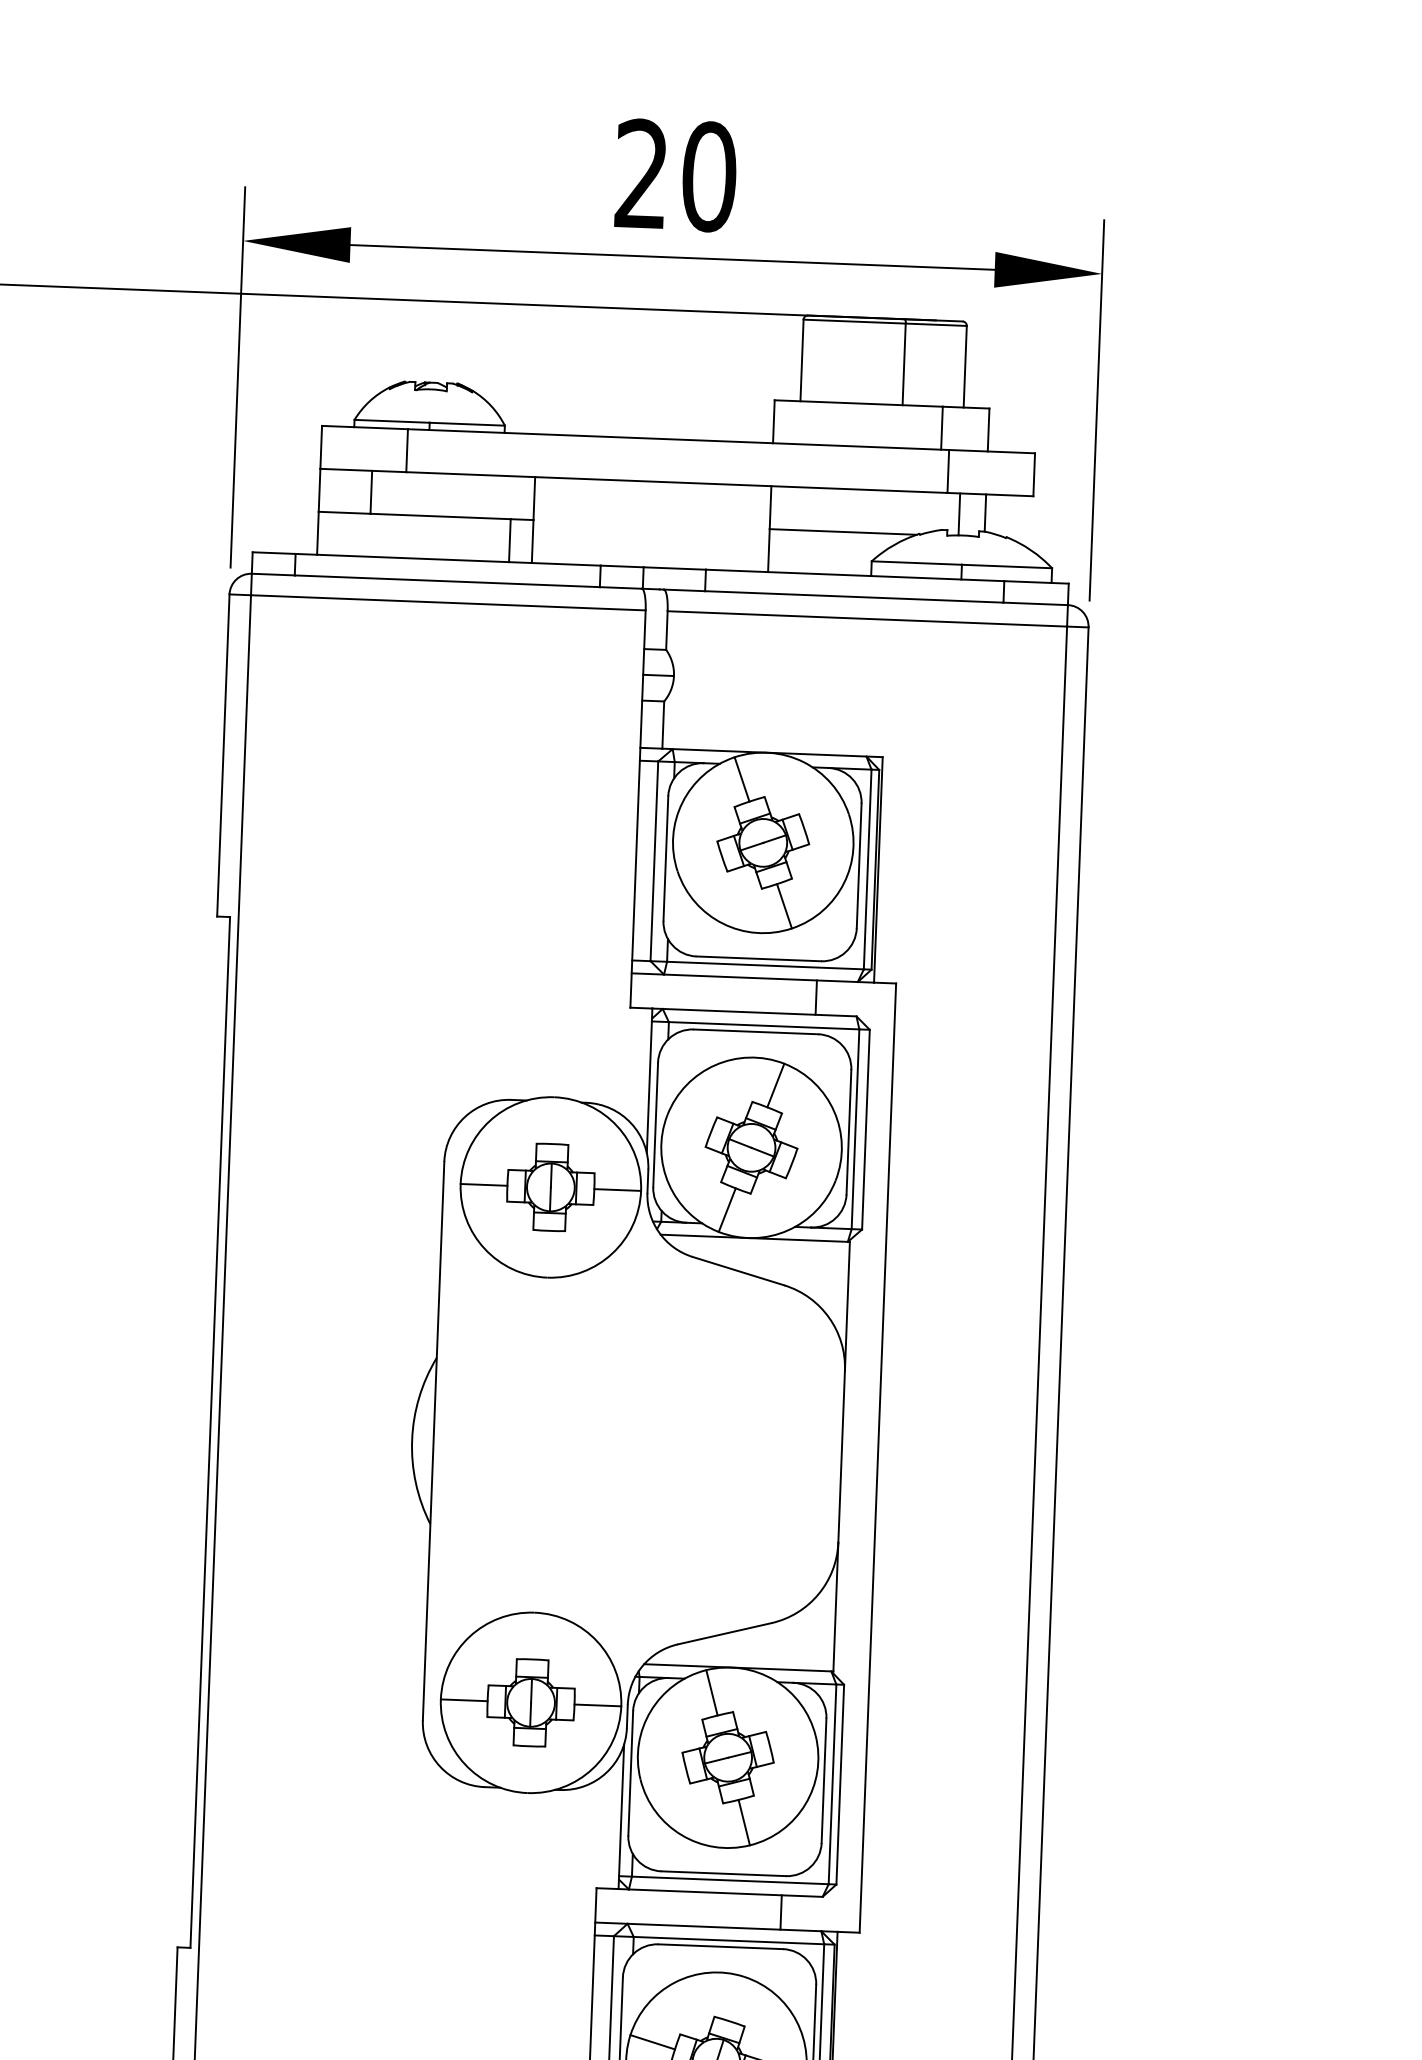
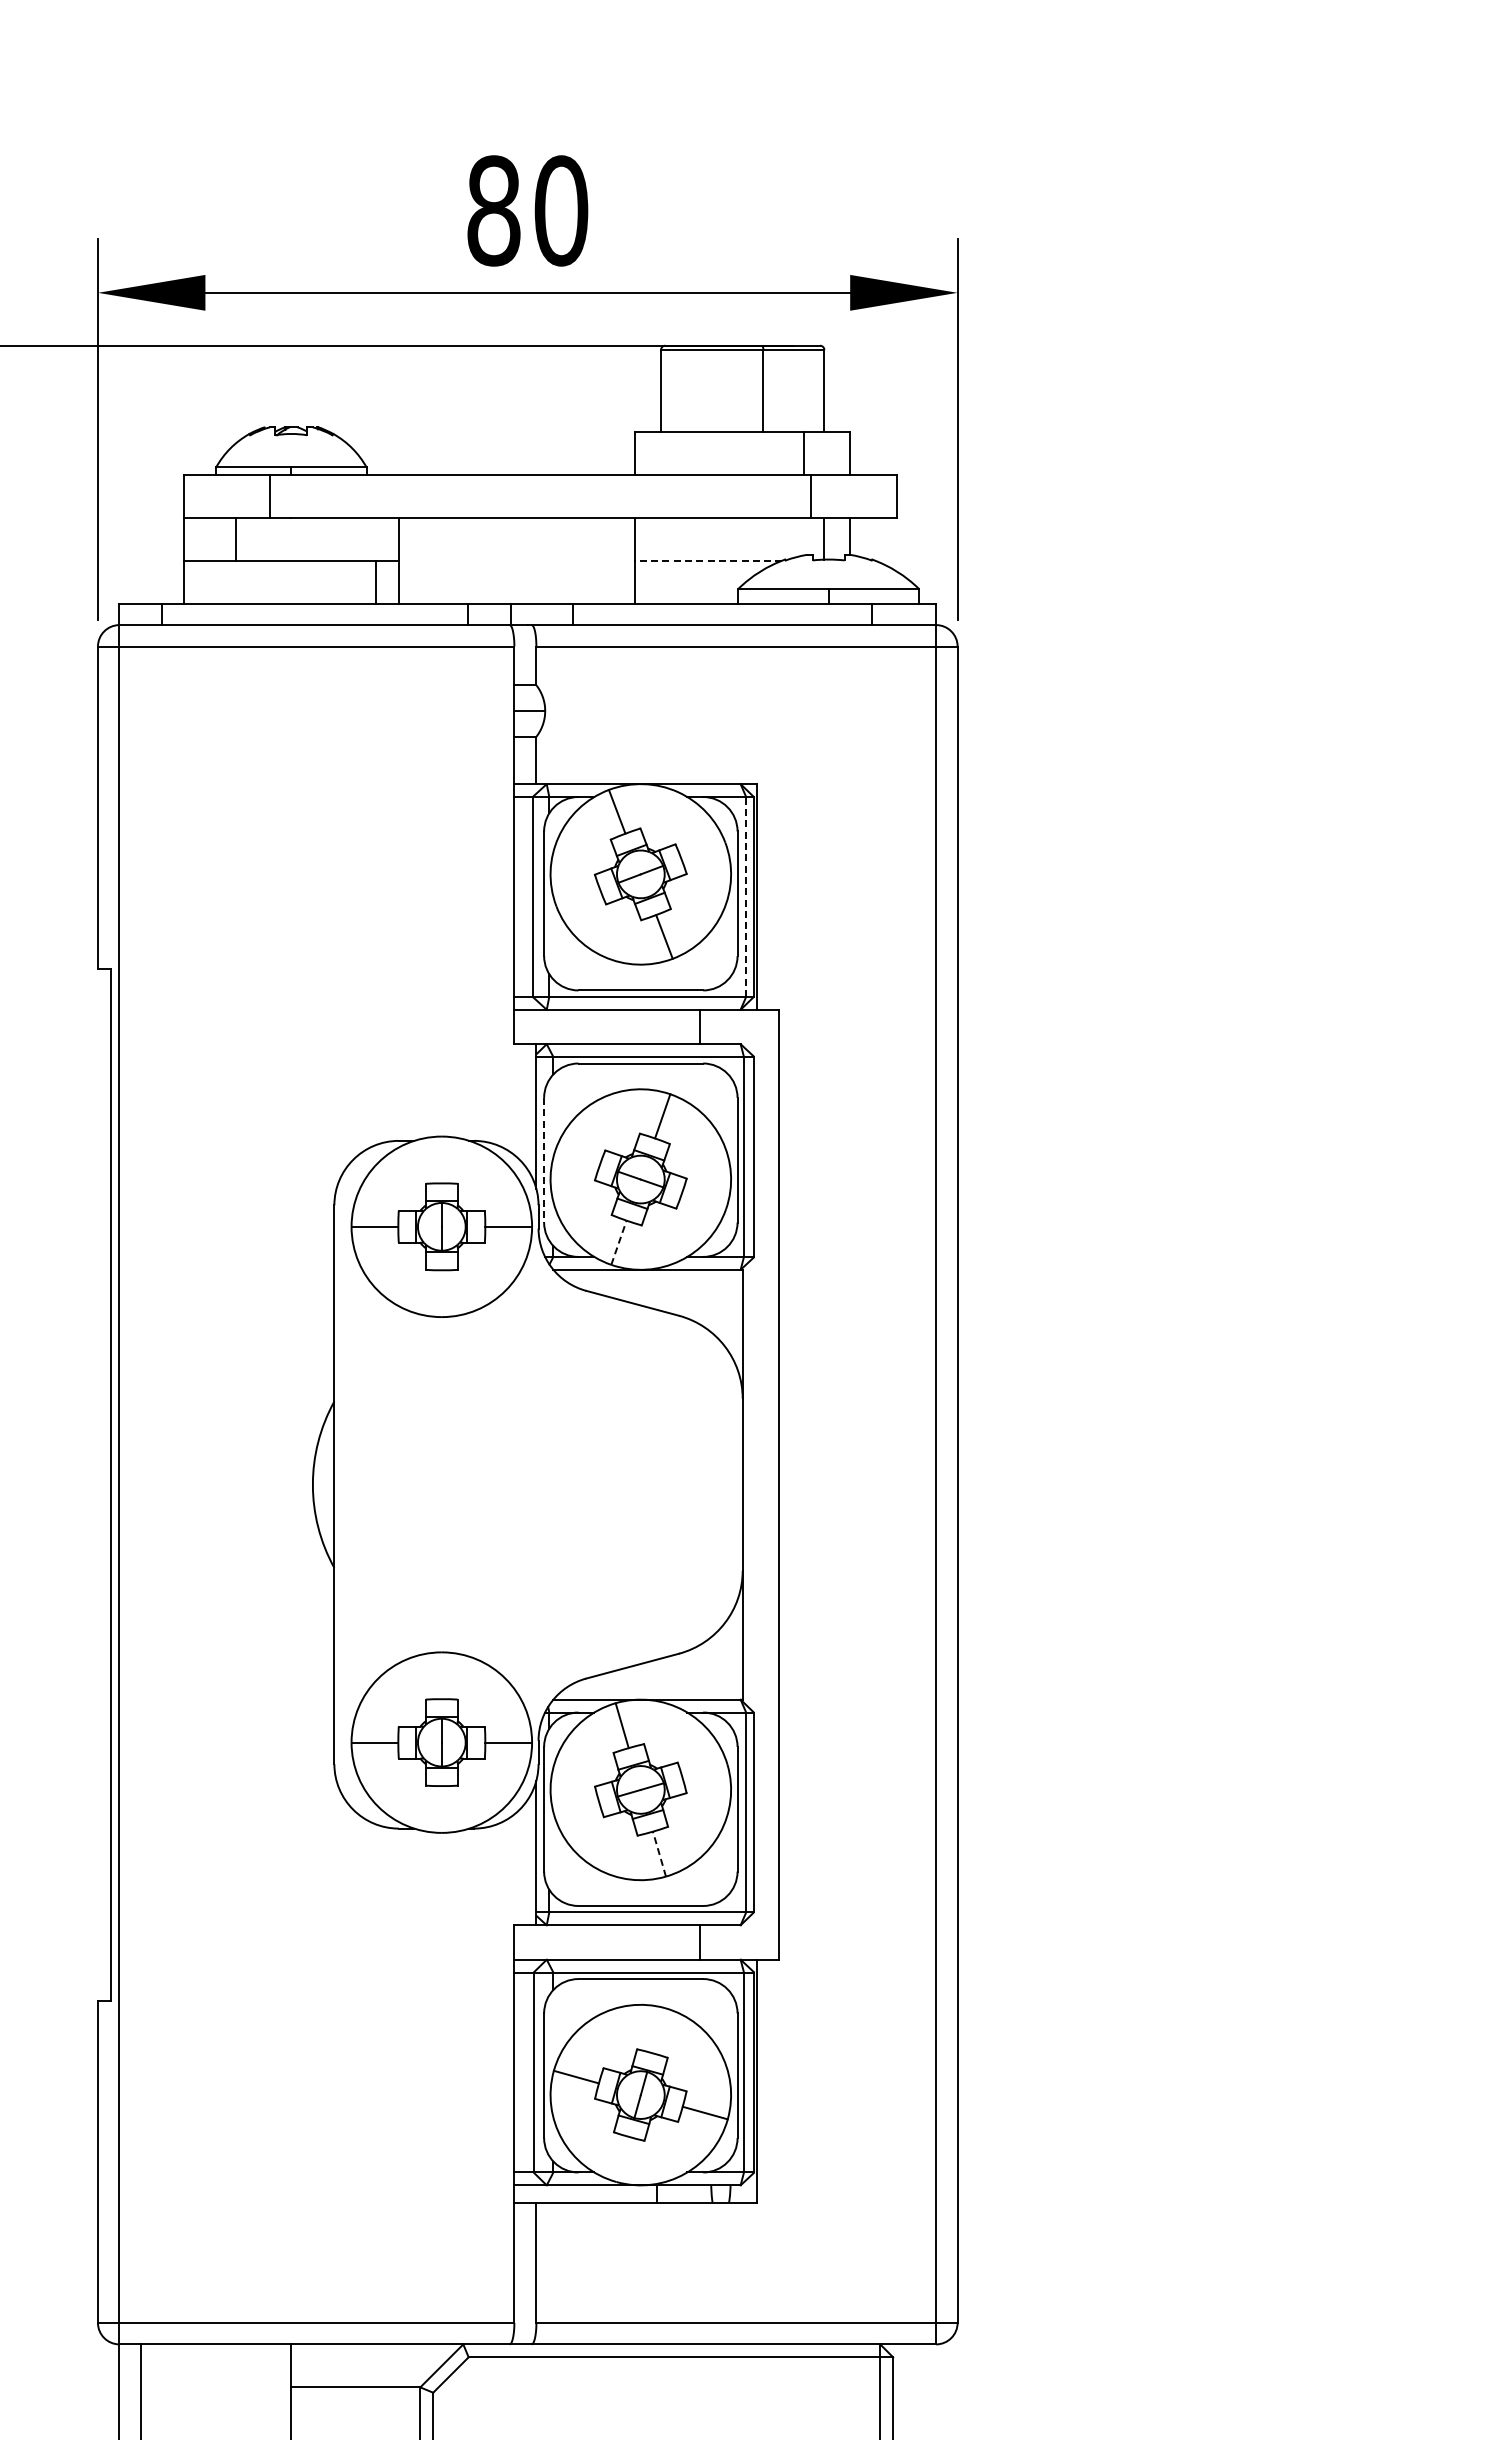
text: (641, 173) -> (493, 210), 20 -> 80
line: (842, 531) -> (708, 560), solid -> dashed
line: (868, 869) -> (746, 896), solid -> dashed
line: (656, 1125) -> (544, 1160), solid -> dashed
line: (727, 1209) -> (619, 1242), solid -> dashed
line: (744, 1822) -> (659, 1853), solid -> dashed

